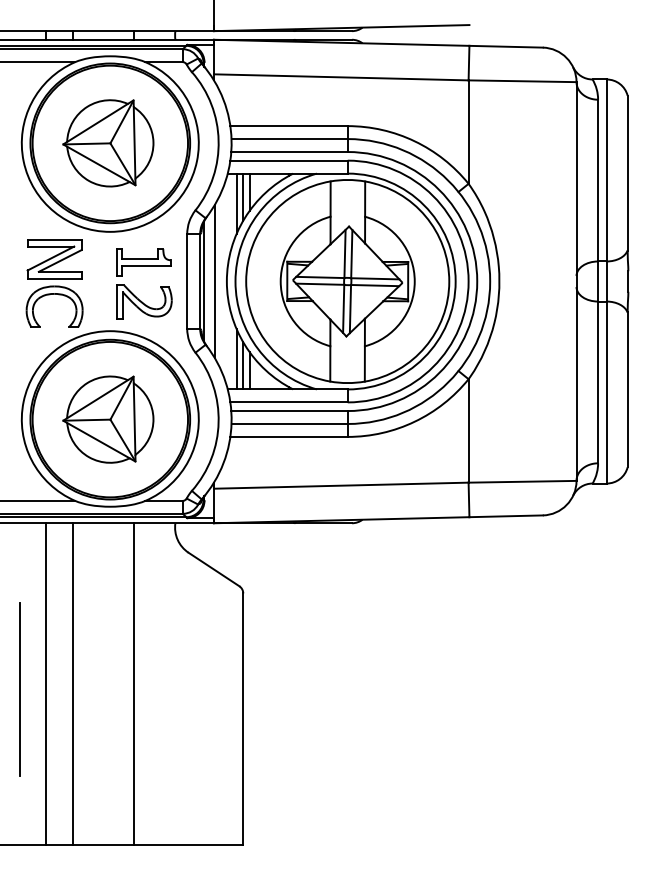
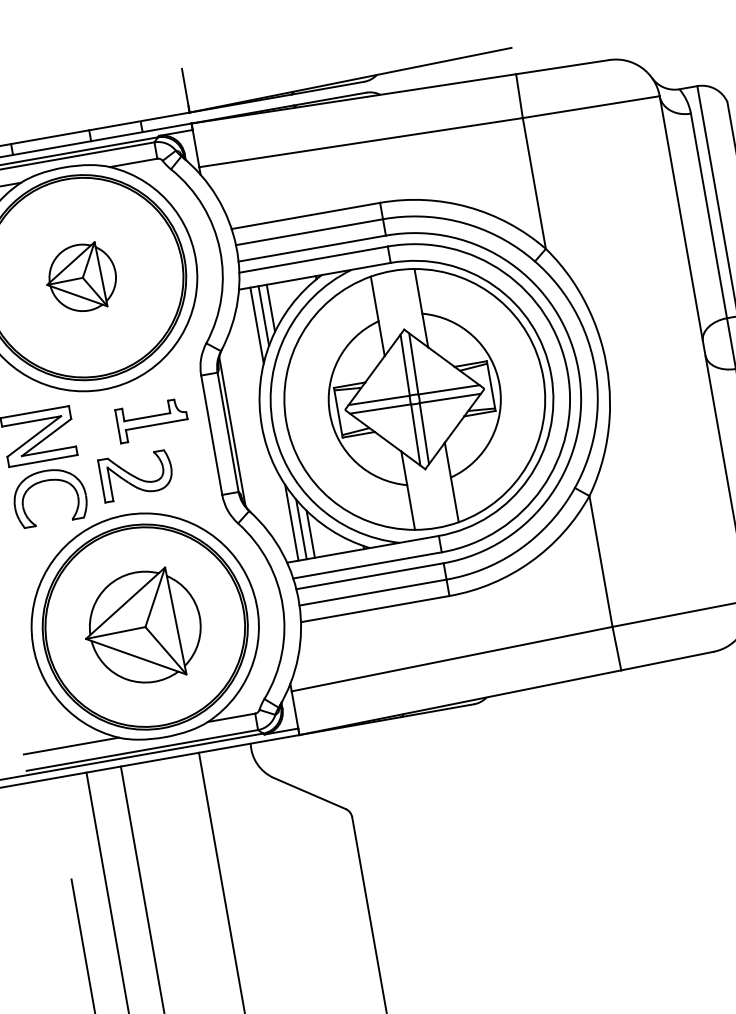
part: (108, 143) -> (81, 278), size x0.6
line: (214, 281) -> (246, 429), removed
part: (144, 301) -> (136, 474), moved

